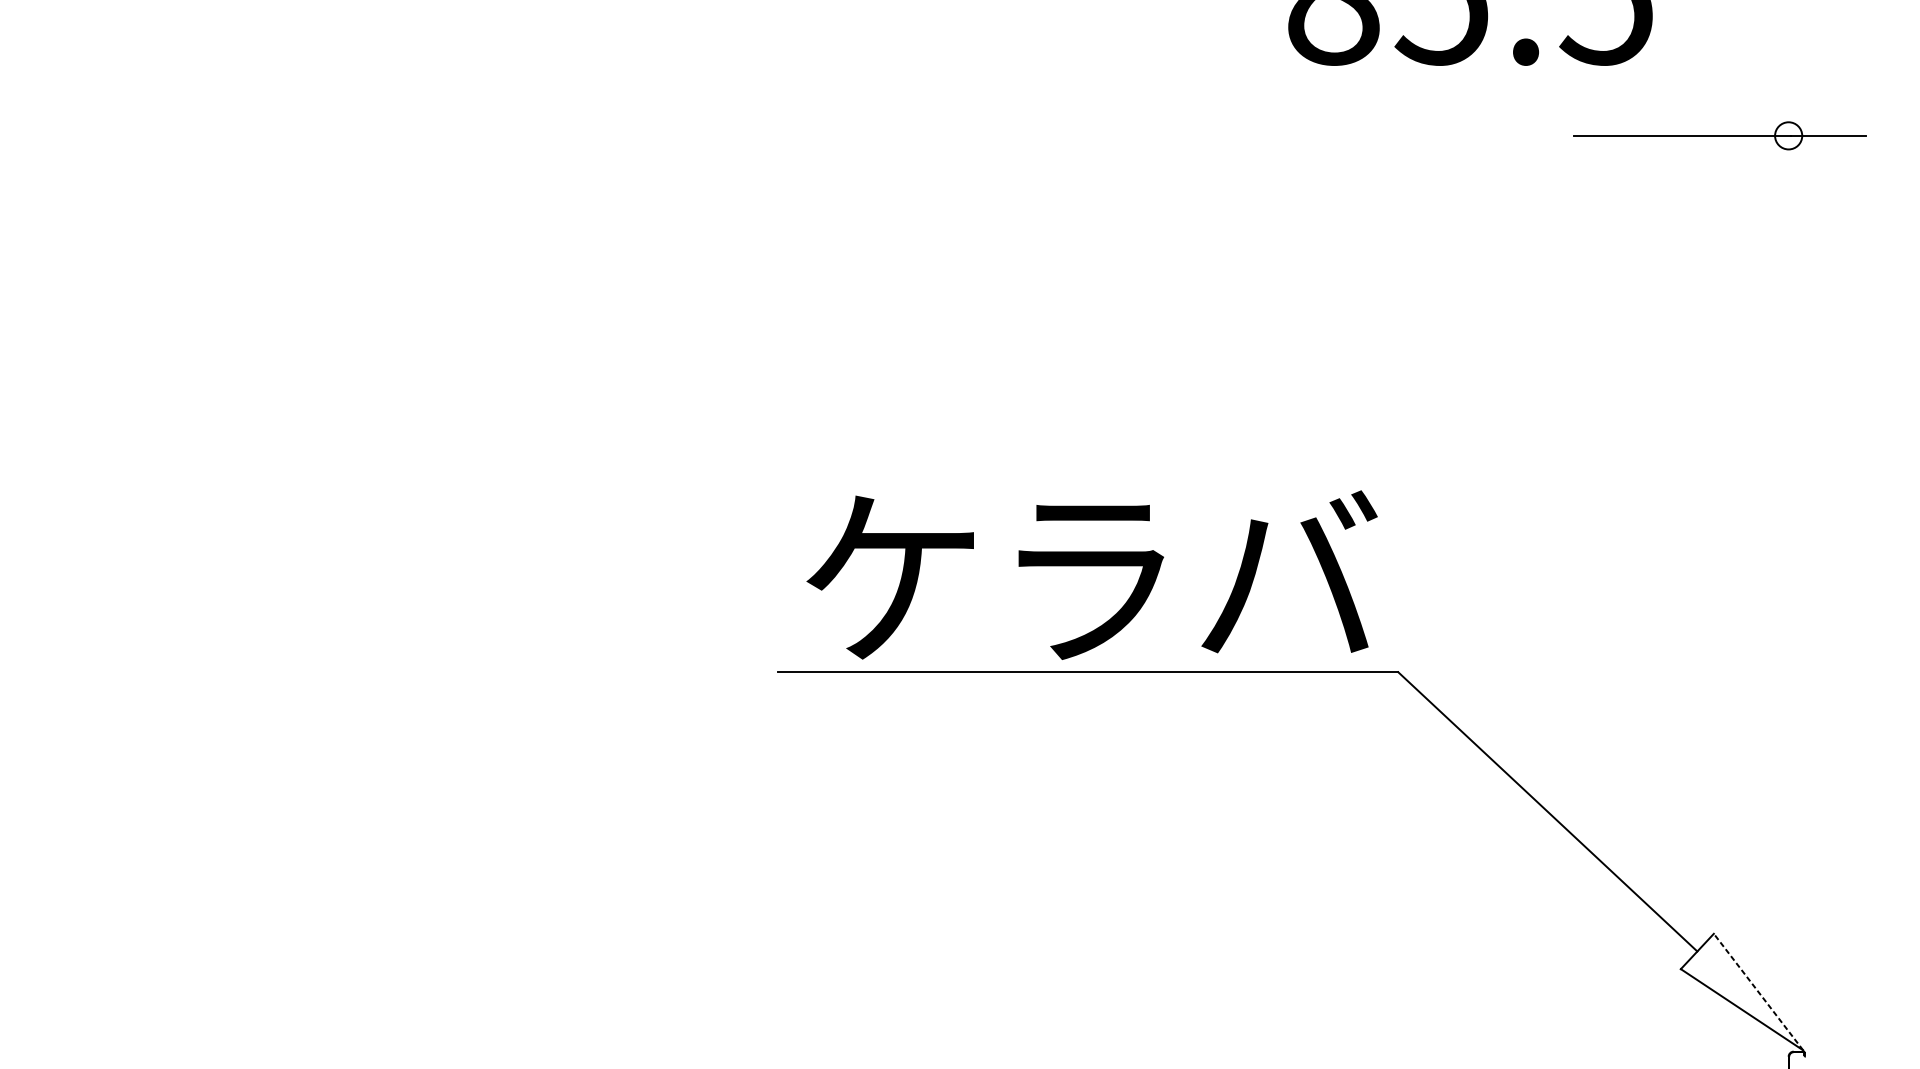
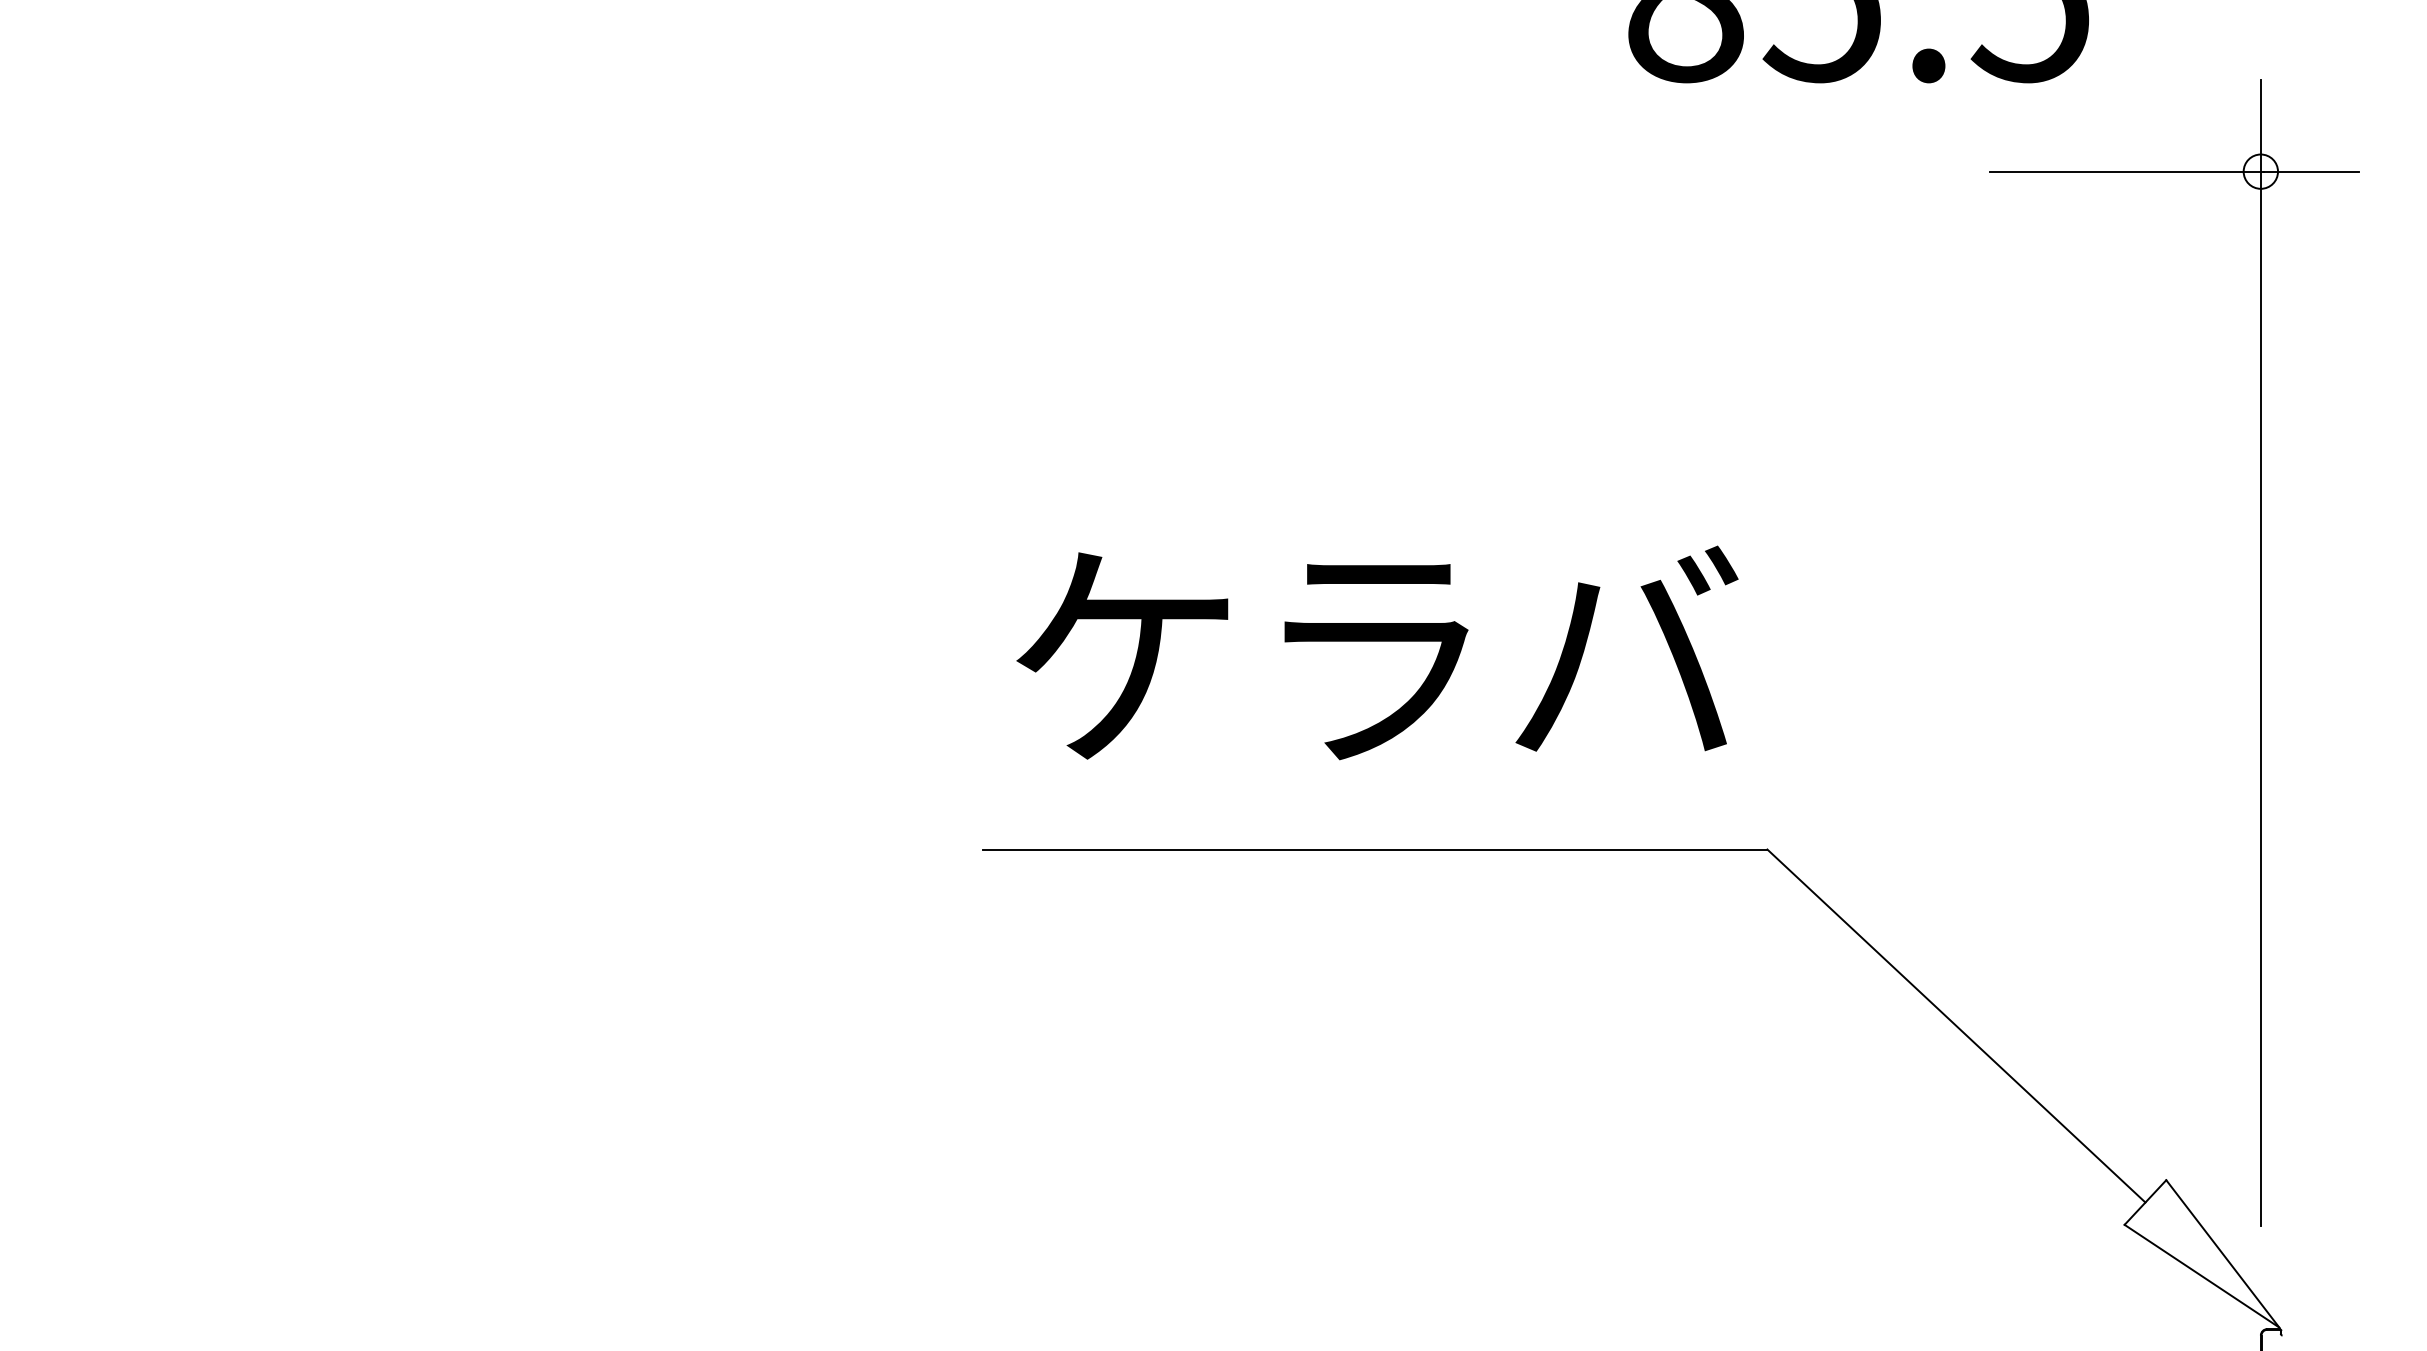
line: (1788, 516) -> (2260, 652), added
text: (1092, 574) -> (1377, 652), moved
line: (1758, 991) -> (2222, 1253), dashed -> solid

